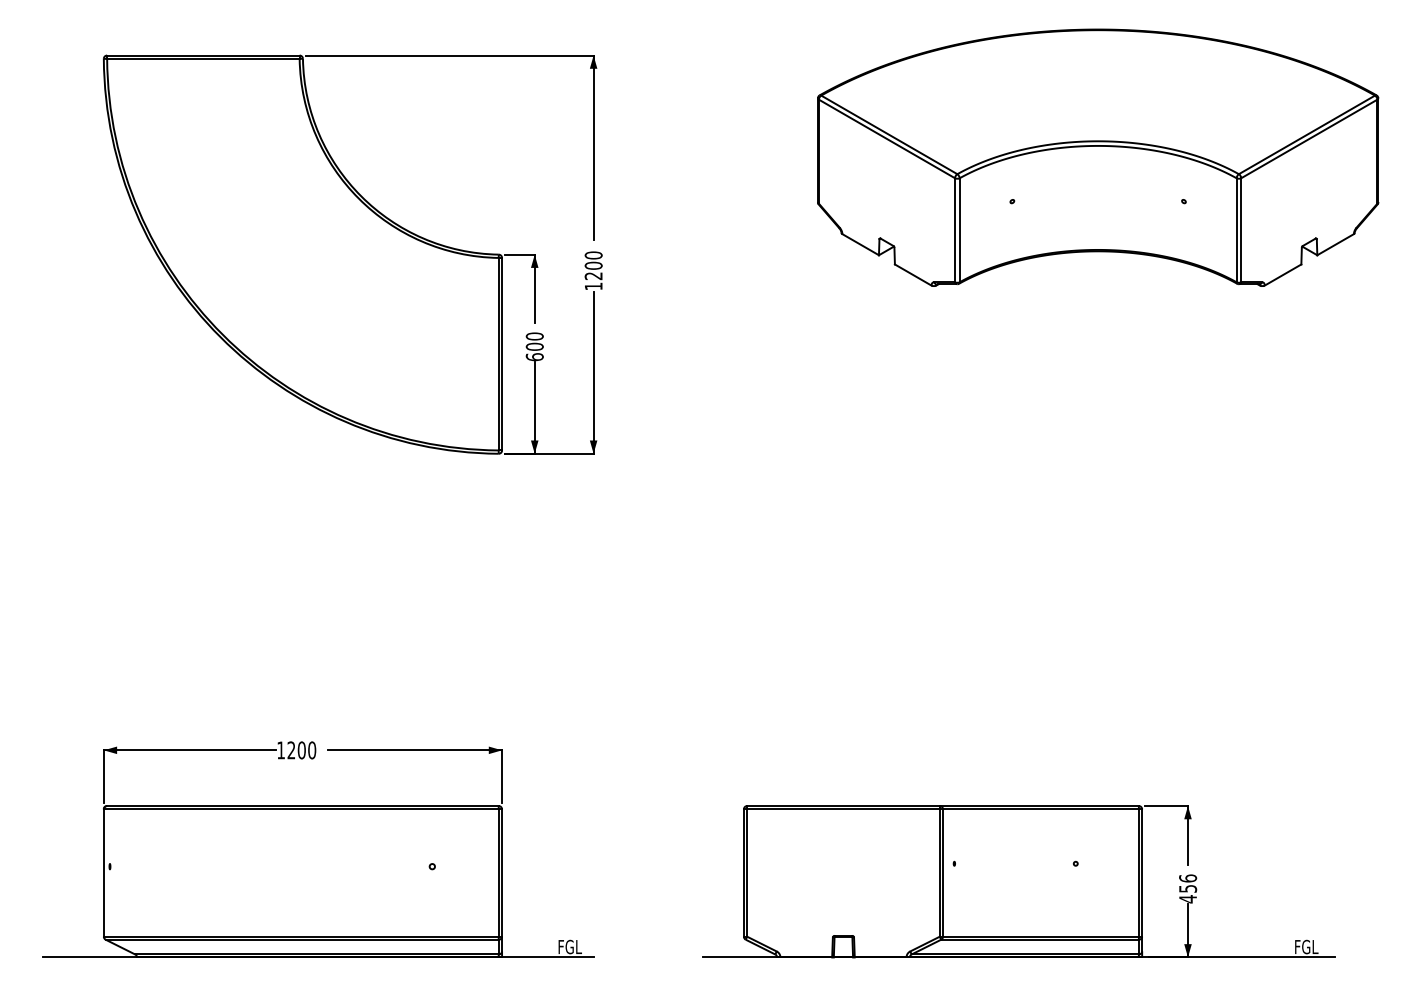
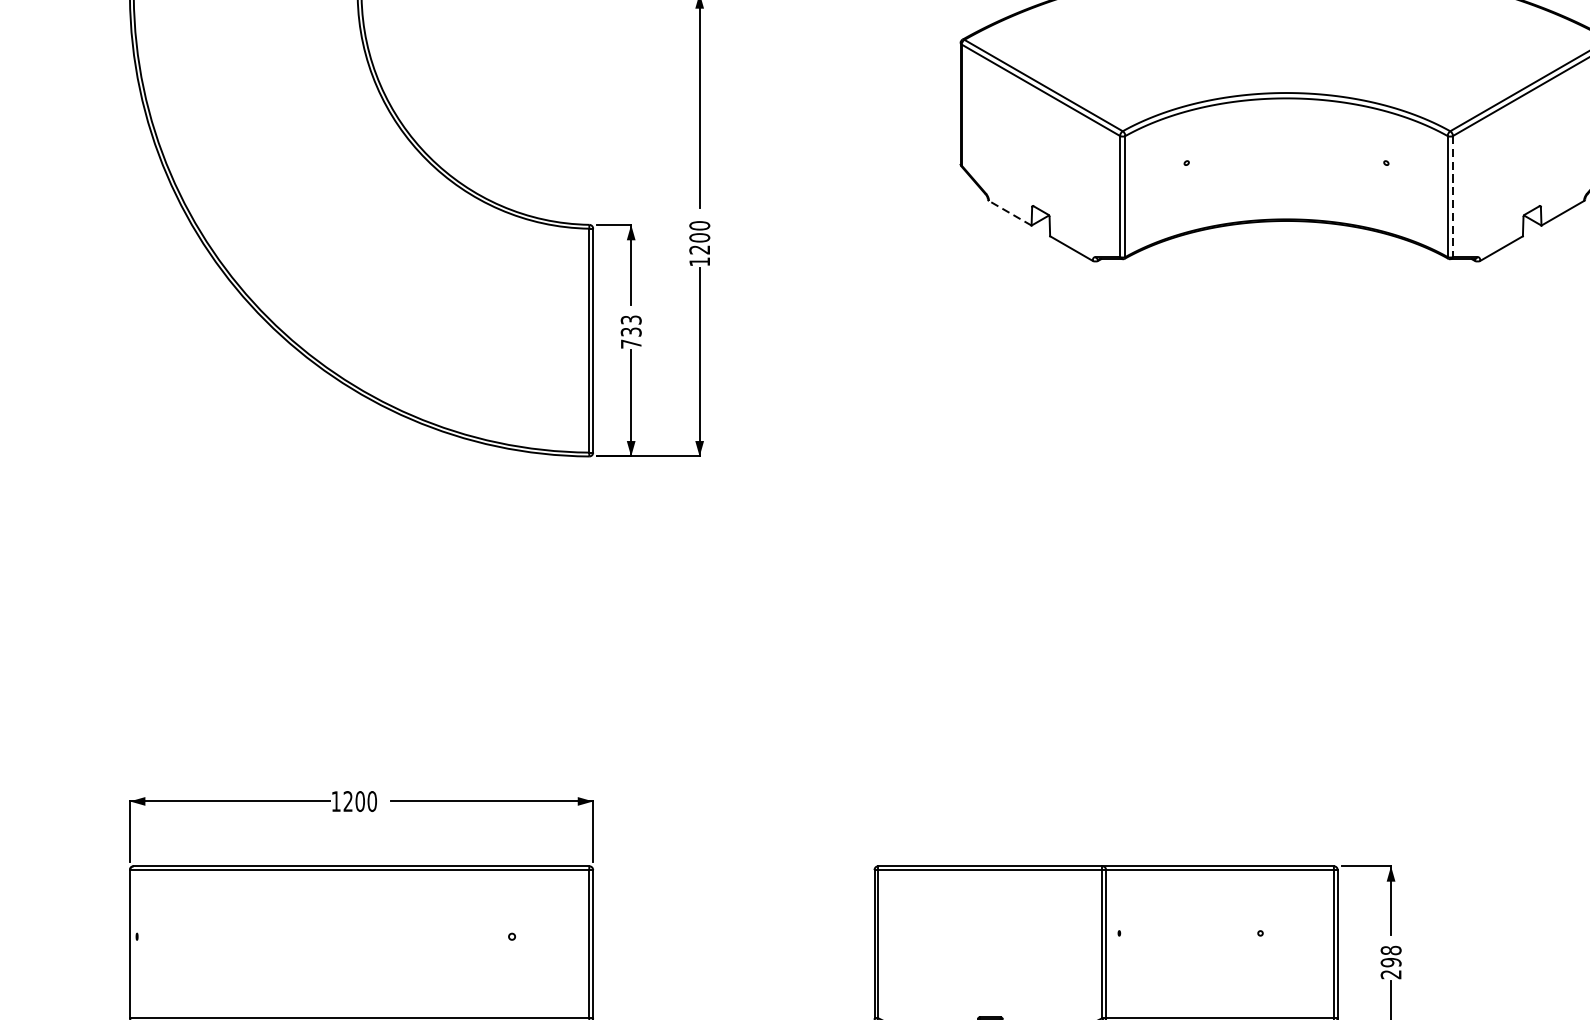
line: (1241, 230) -> (1453, 196), solid -> dashed
line: (860, 244) -> (1010, 213), solid -> dashed
text: (534, 346) -> (630, 331), 600 -> 733
text: (1187, 888) -> (1390, 962), 456 -> 298

